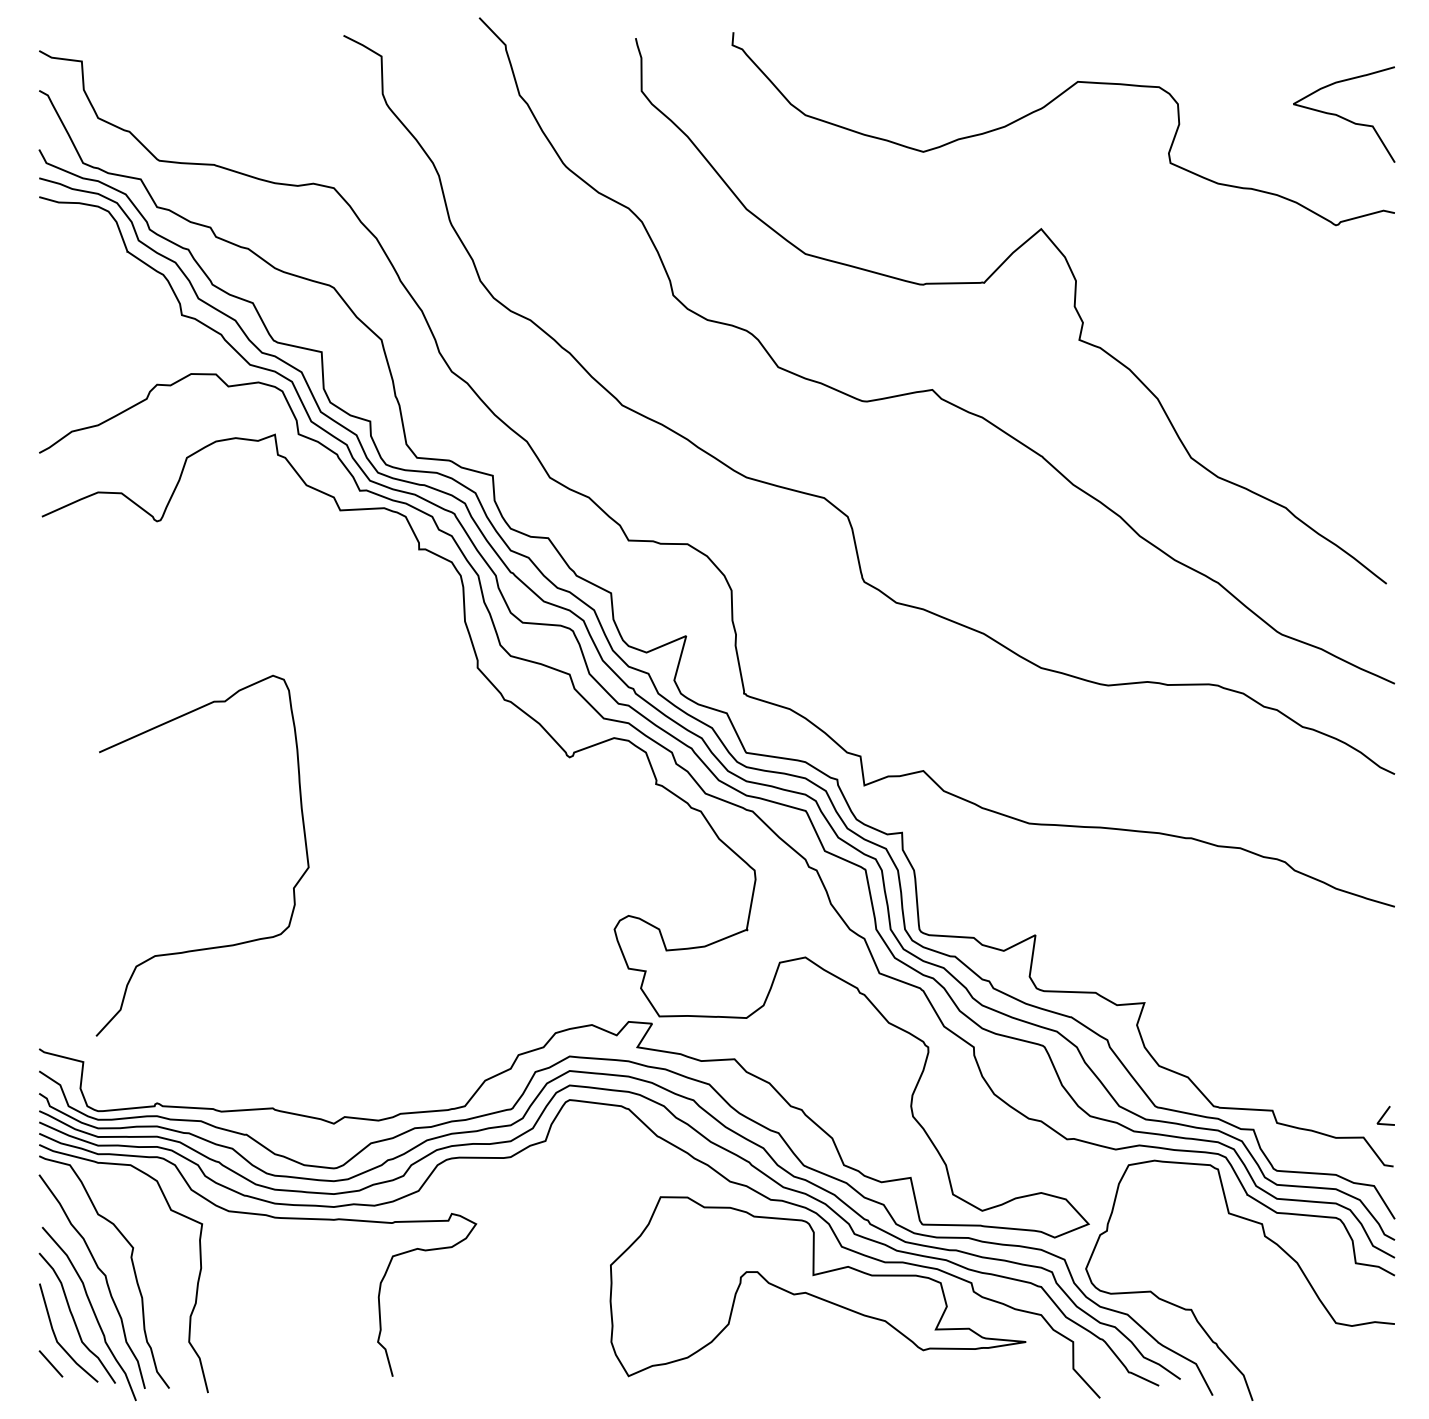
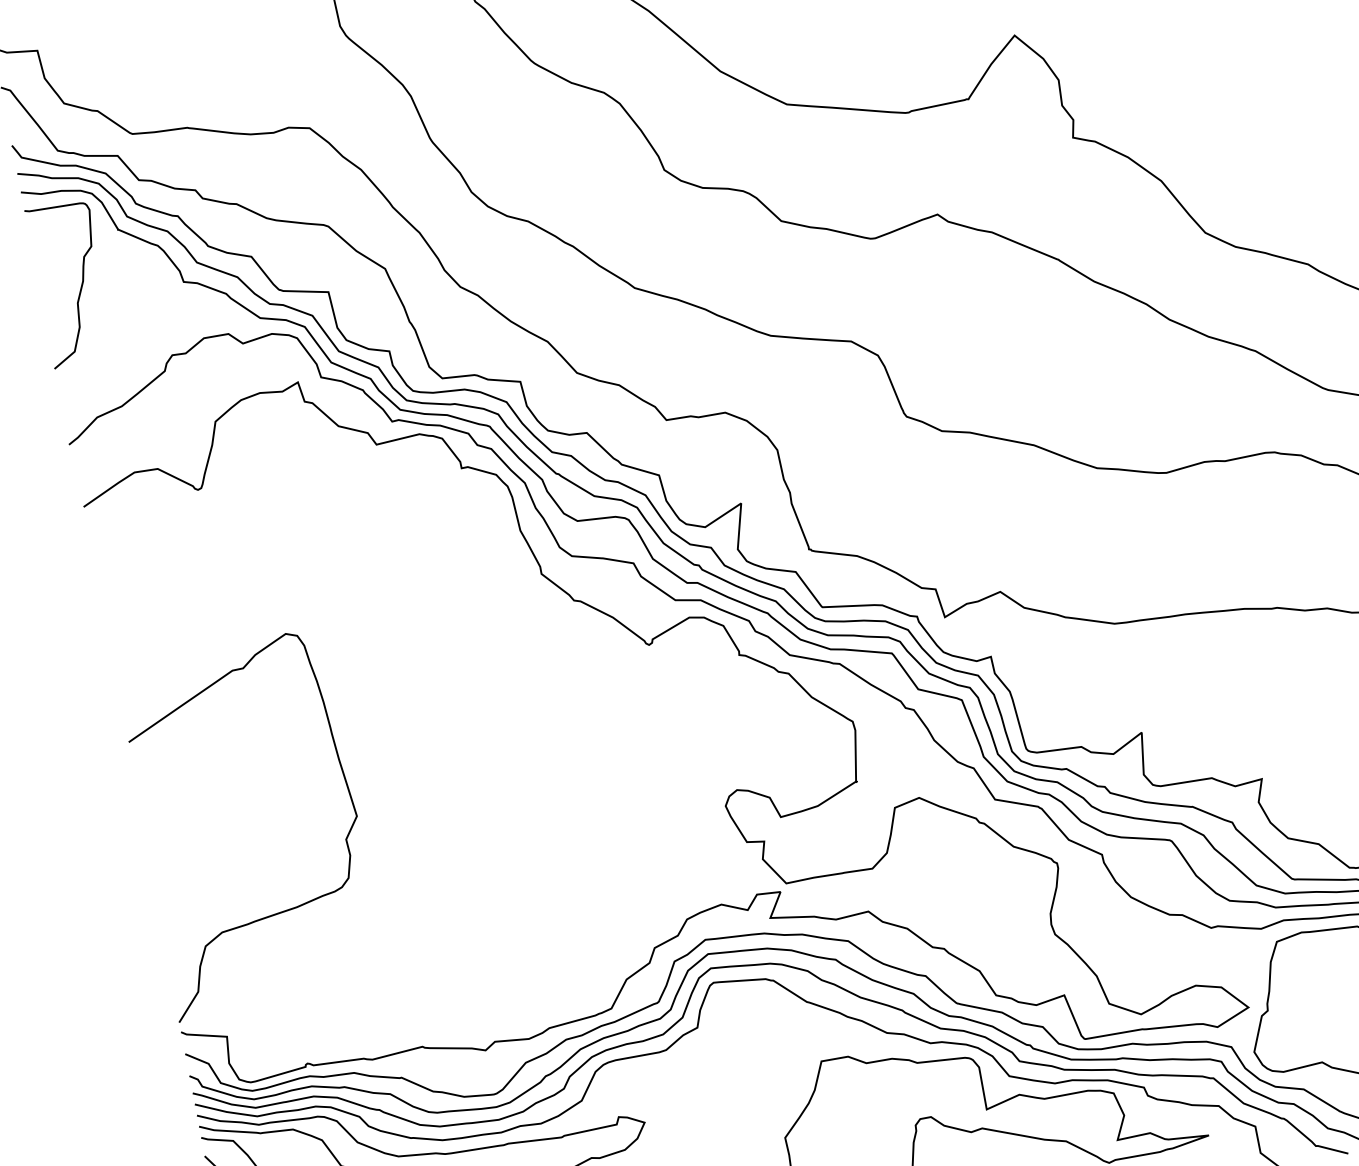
curve: (80, 299) -> (80, 285), added
curve: (215, 946) -> (279, 911), moved

